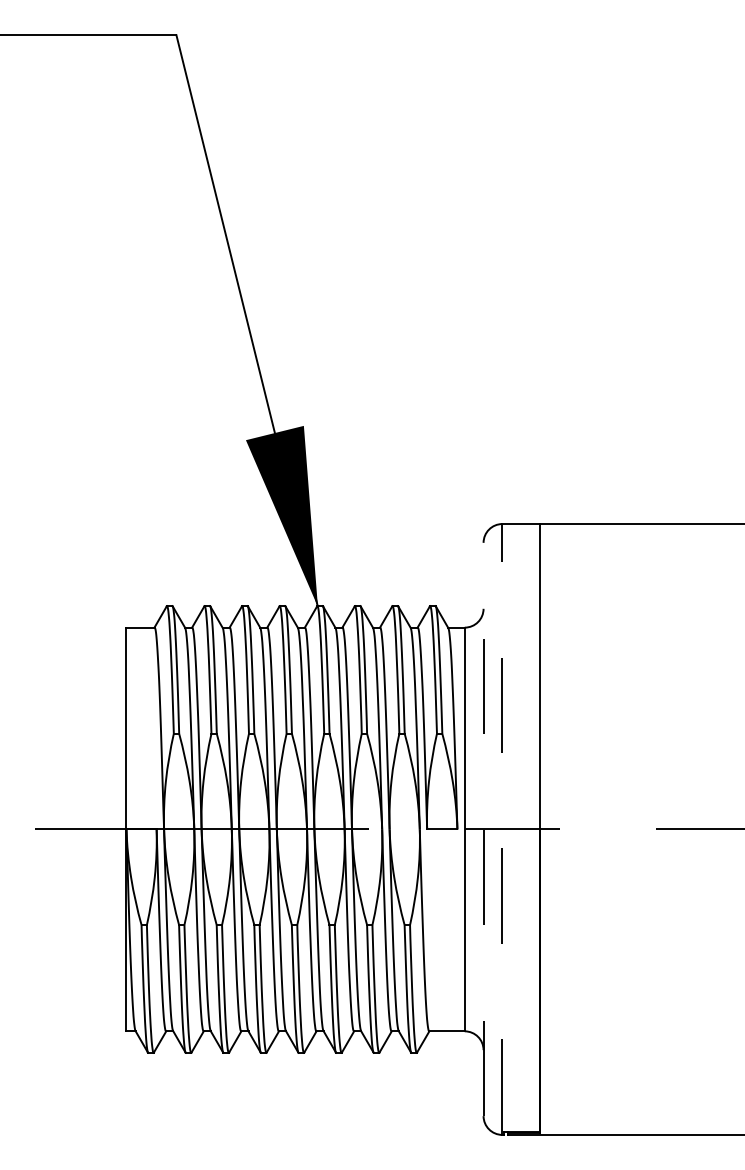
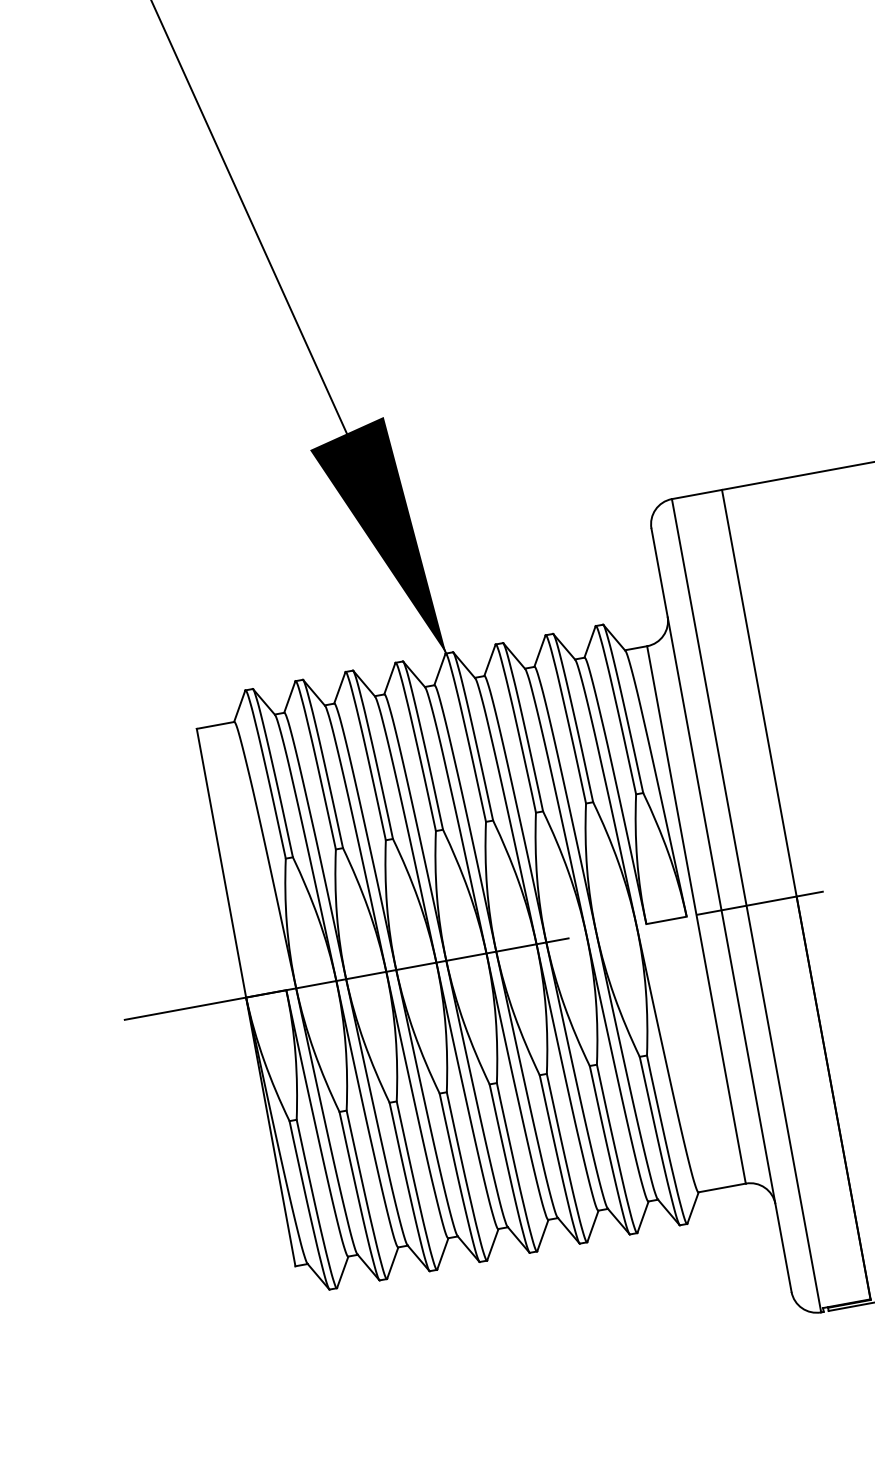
line: (502, 828) -> (746, 904), dashed -> solid
line: (483, 829) -> (721, 910), dashed -> solid

